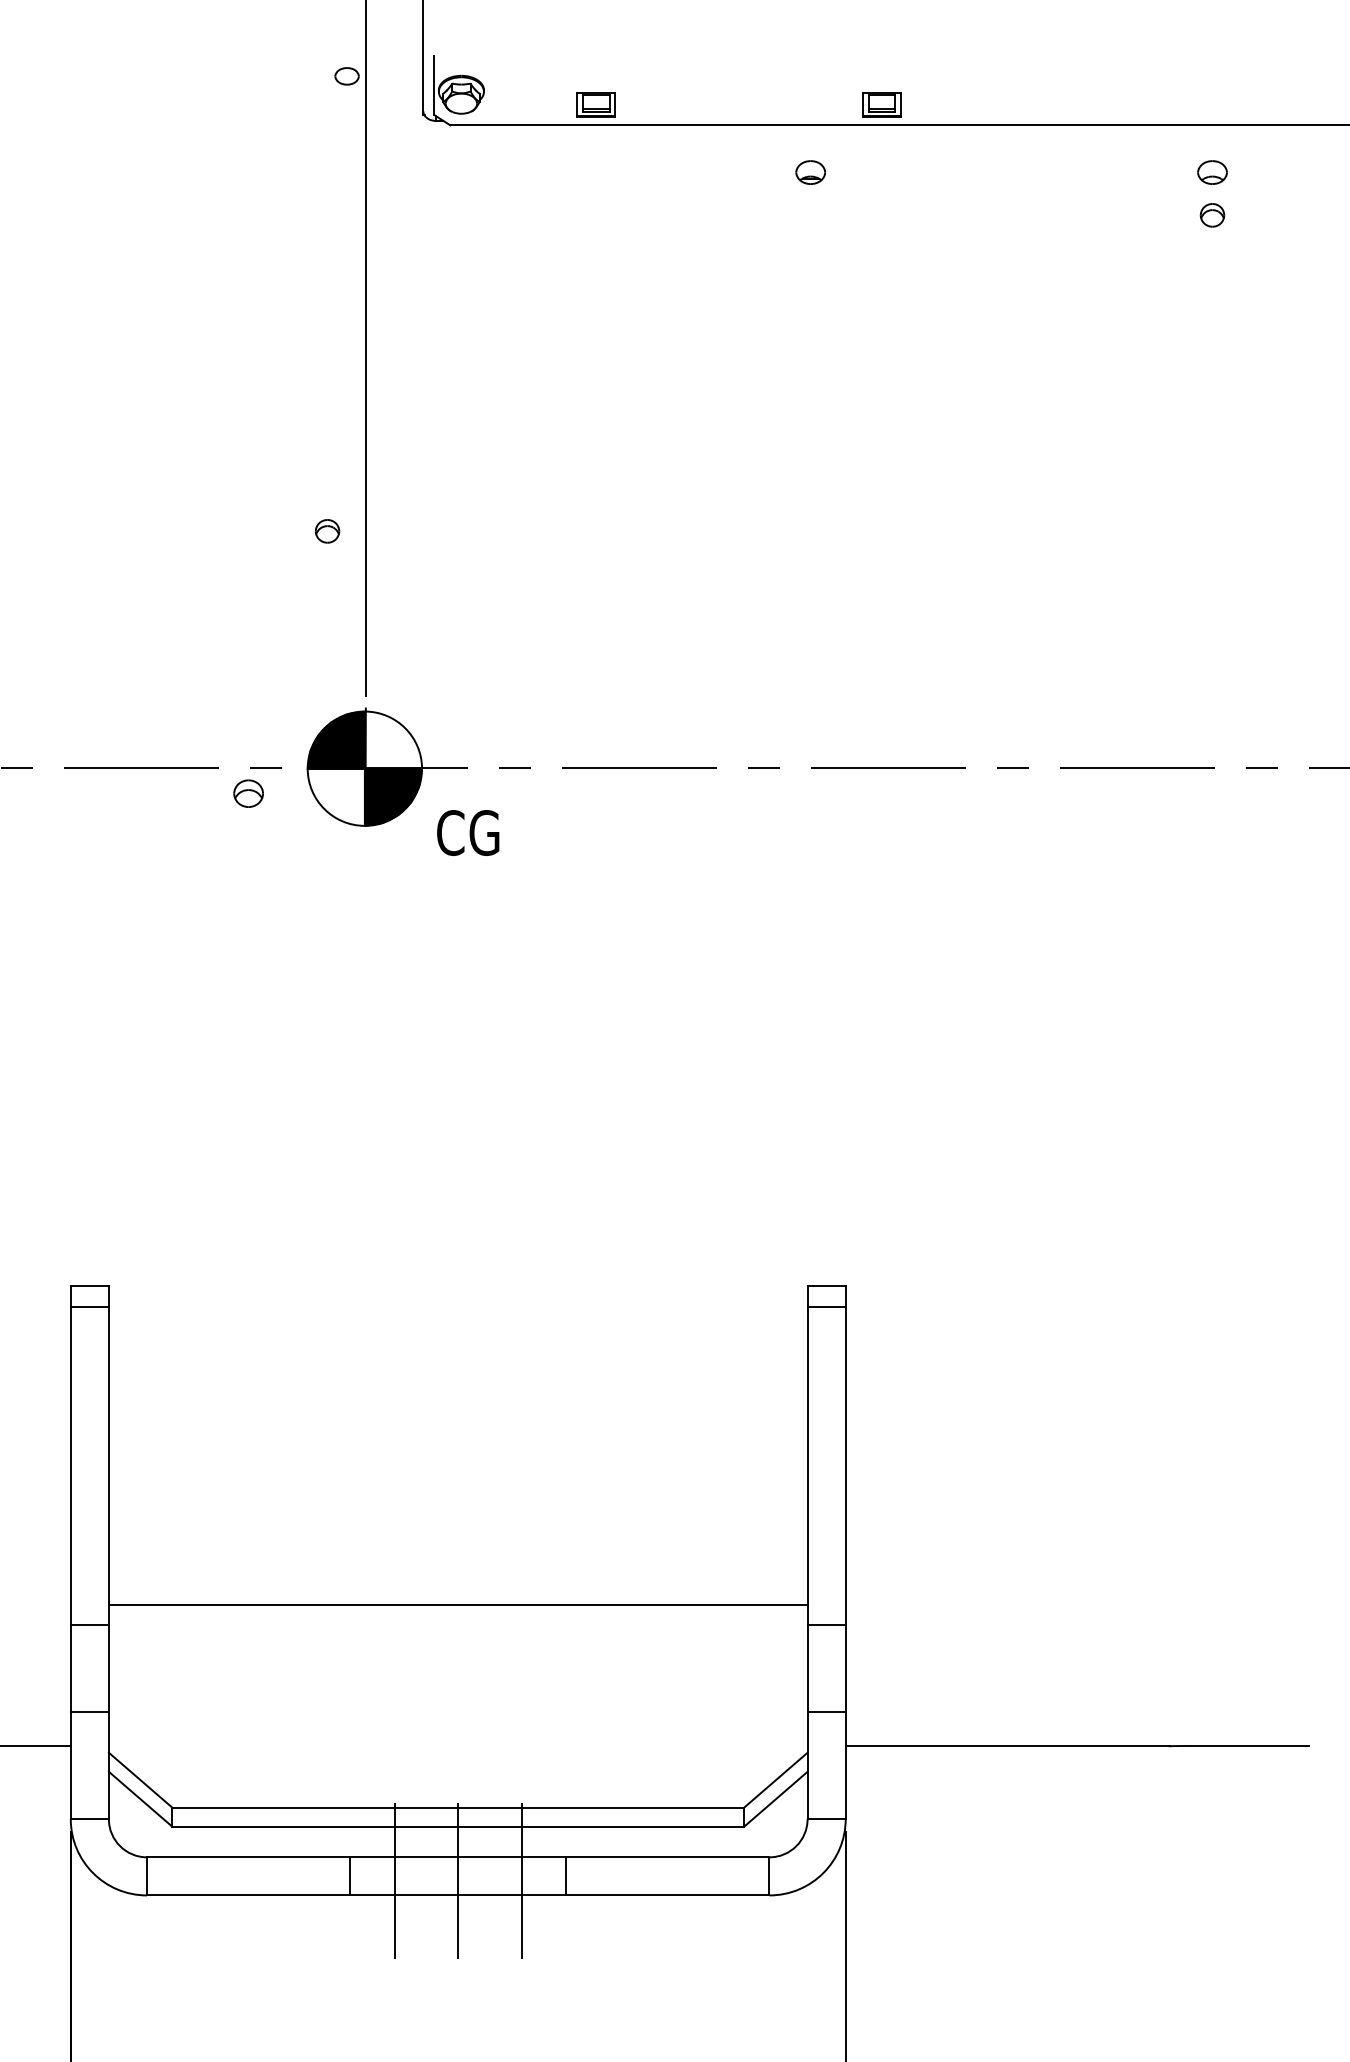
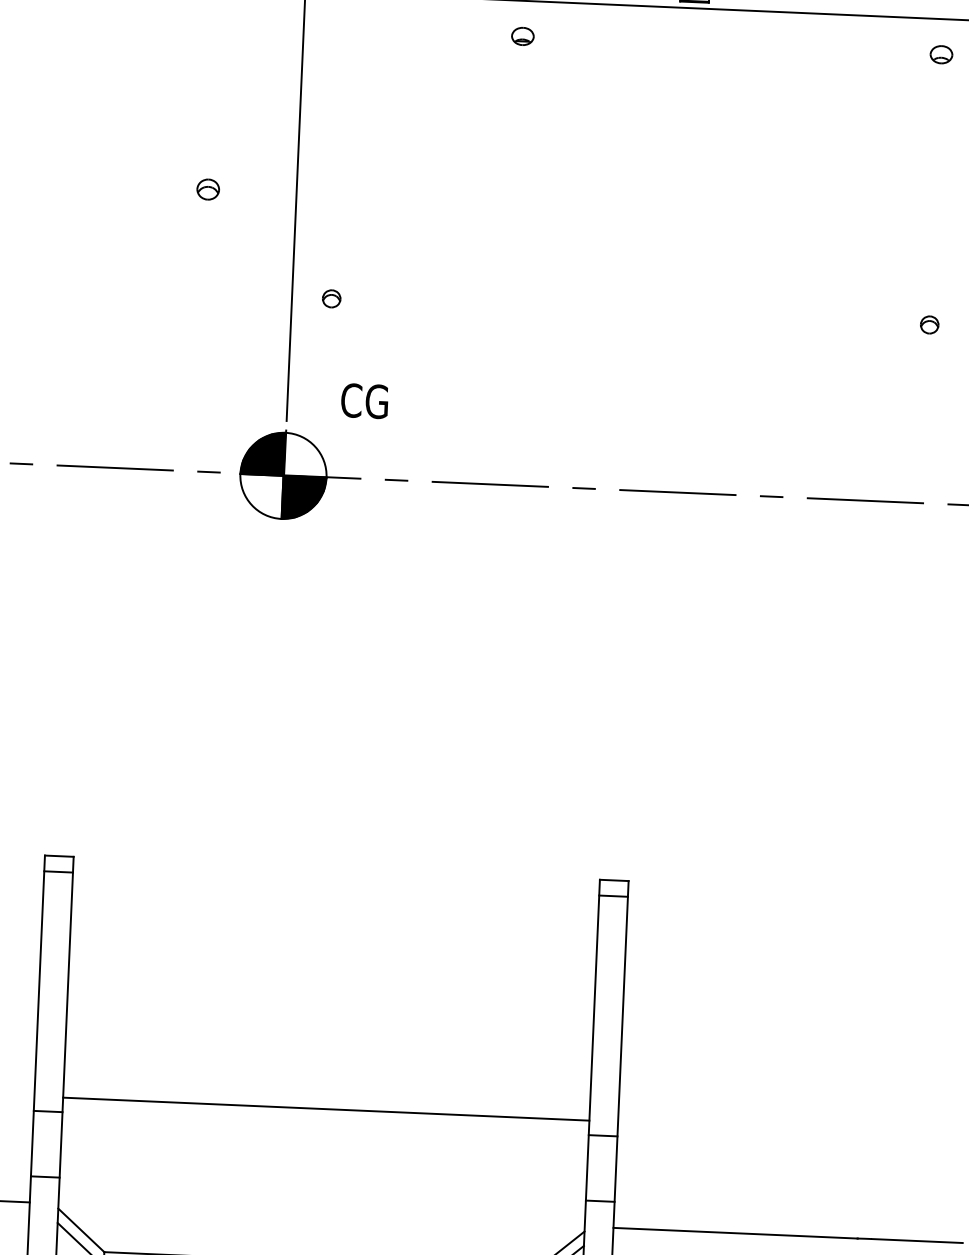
part: (810, 172) -> (522, 36), moved
part: (1212, 215) -> (929, 325), moved
part: (327, 531) -> (331, 298), moved
part: (248, 793) -> (208, 189), moved
text: (468, 832) -> (364, 400), moved

